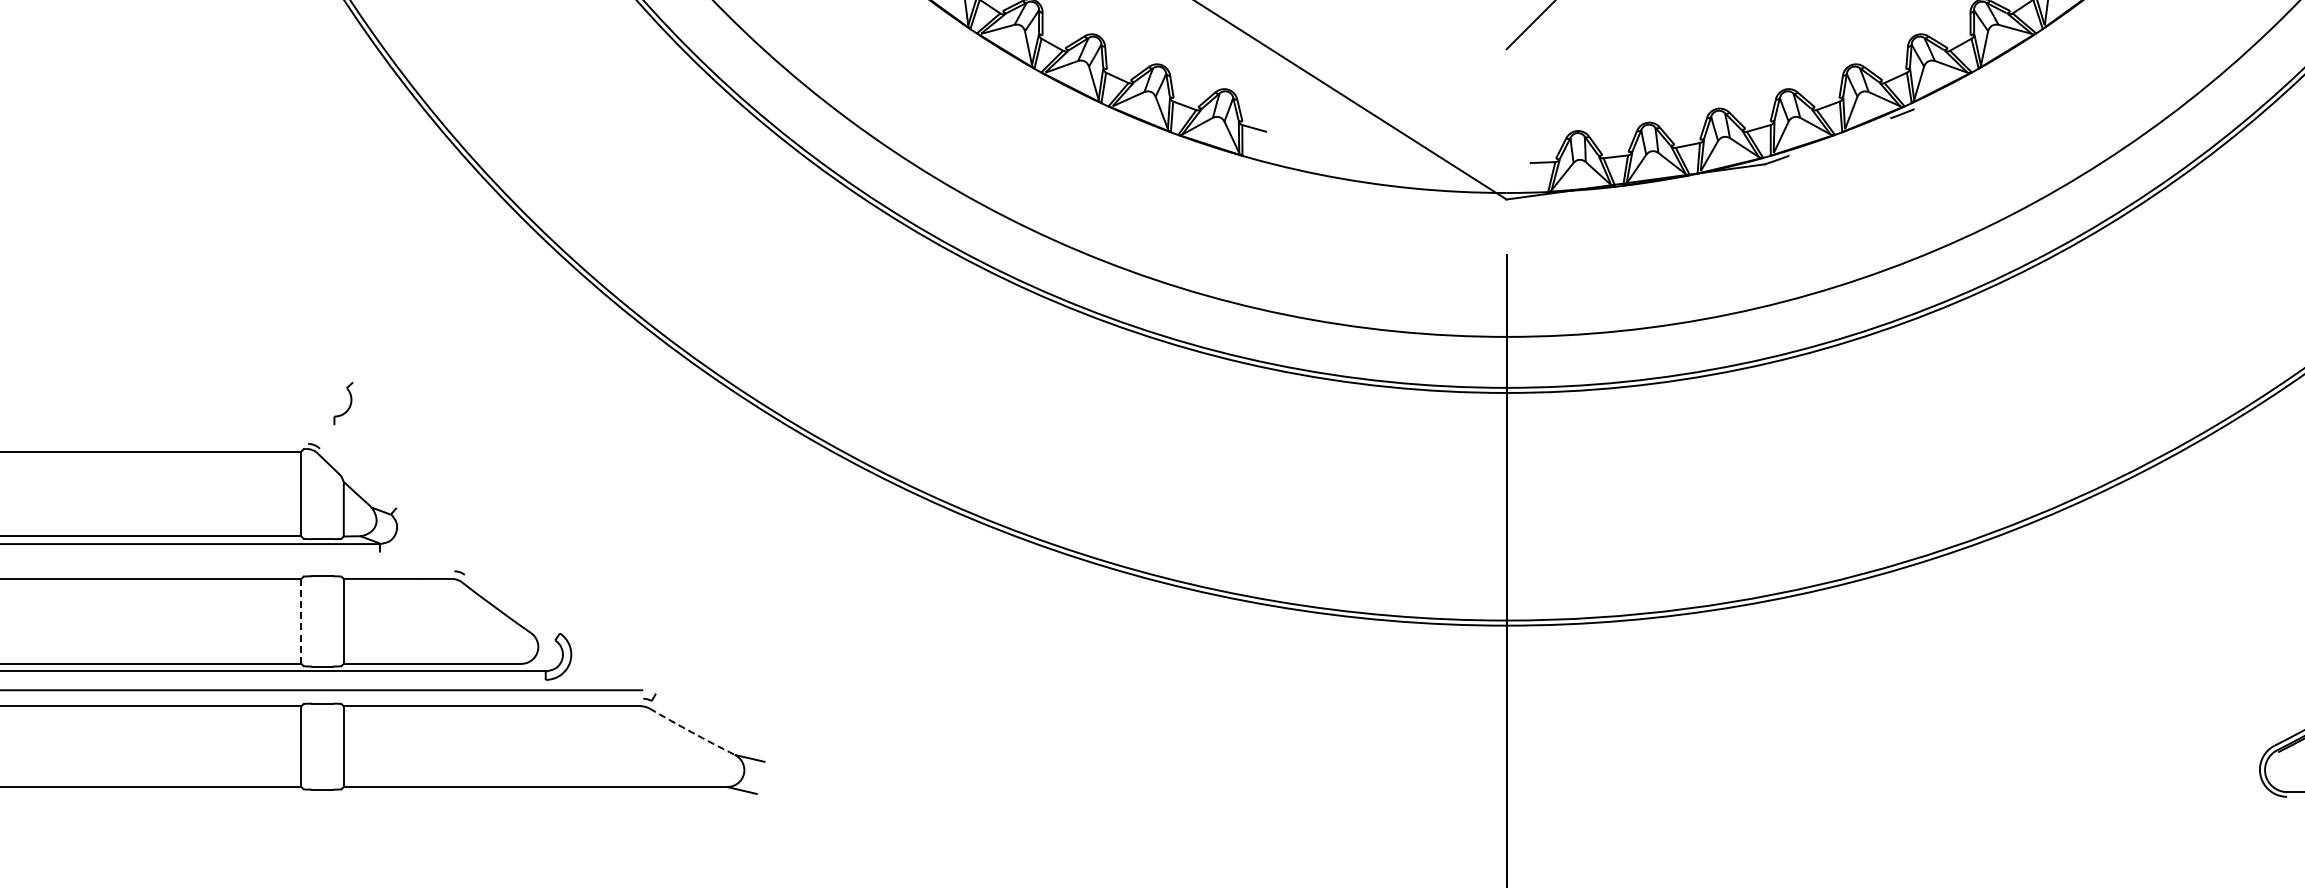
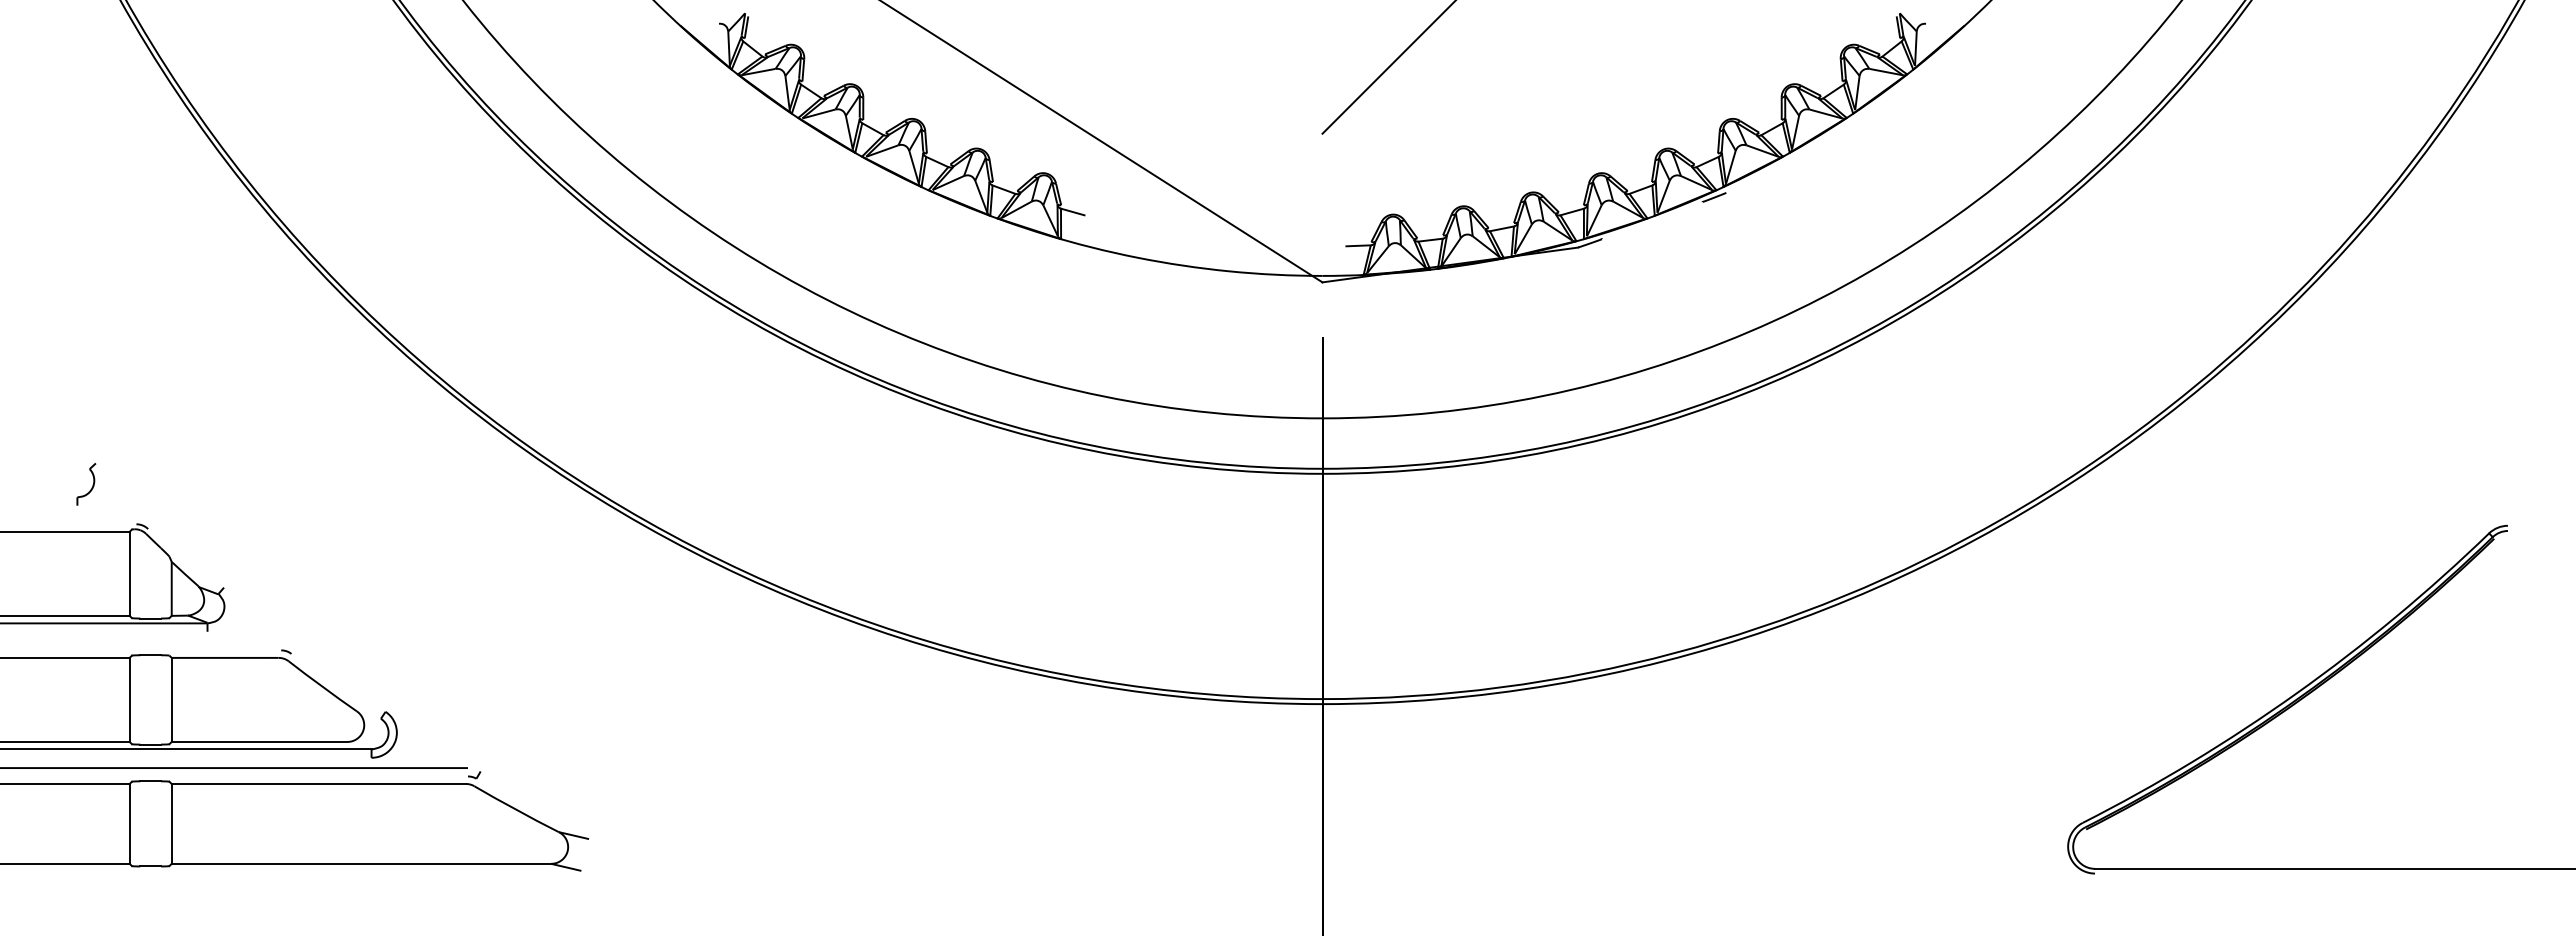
part: (343, 403) -> (86, 484), moved
line: (301, 621) -> (129, 700), dashed -> solid
arc: (692, 732) -> (516, 809), dashed -> solid

